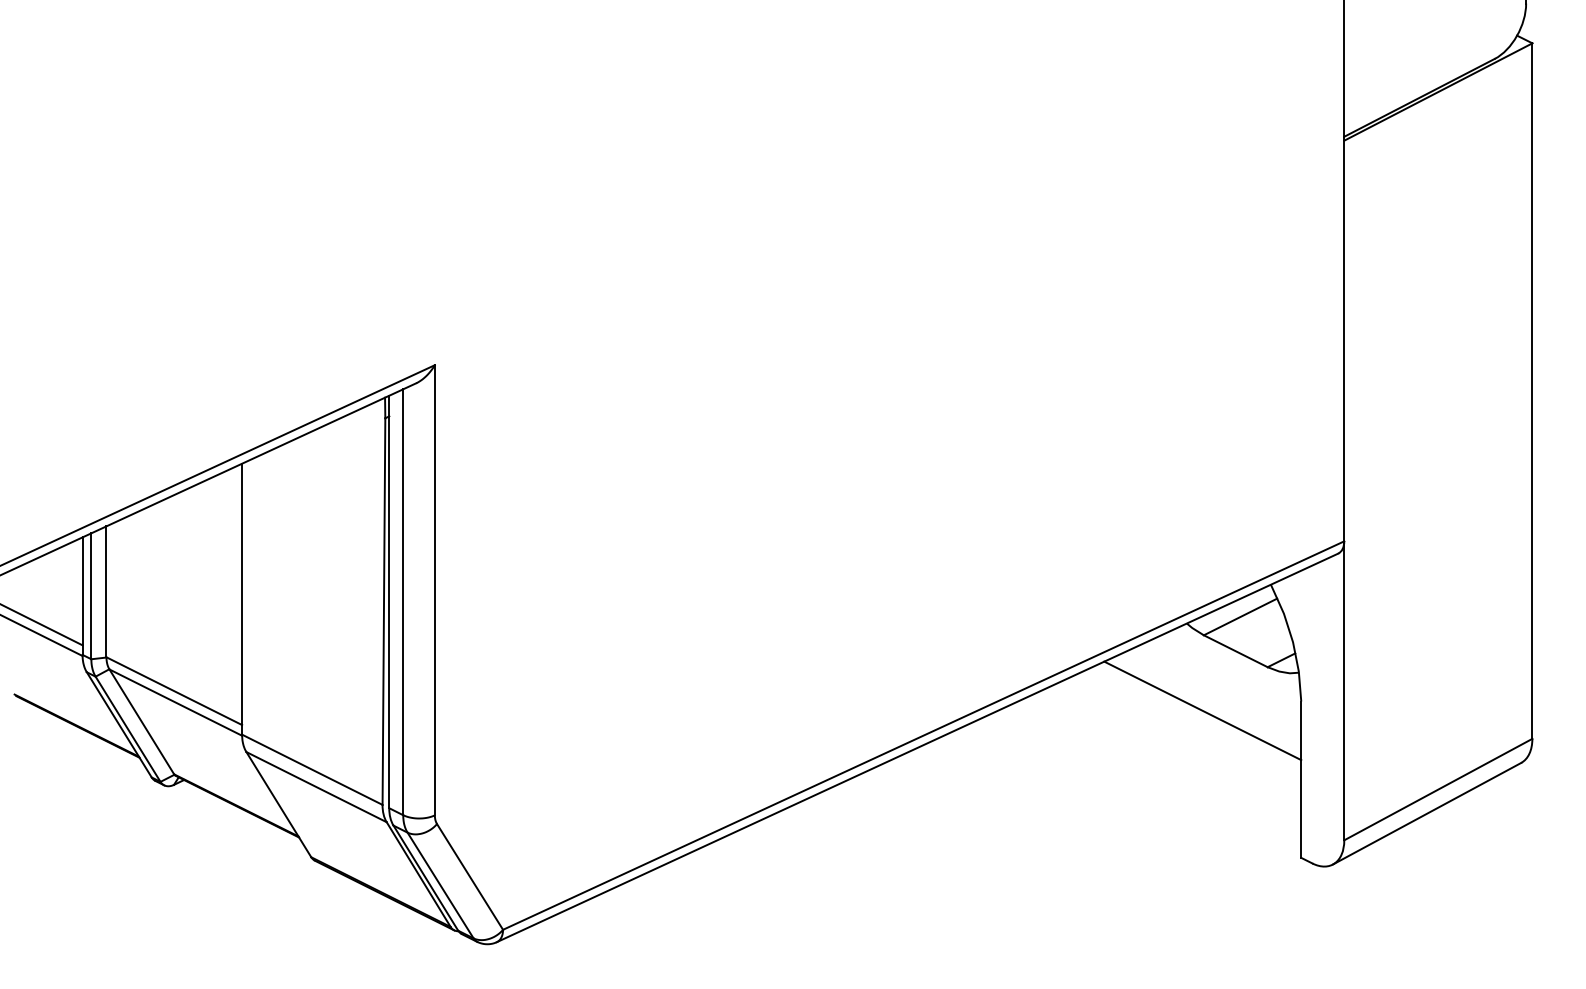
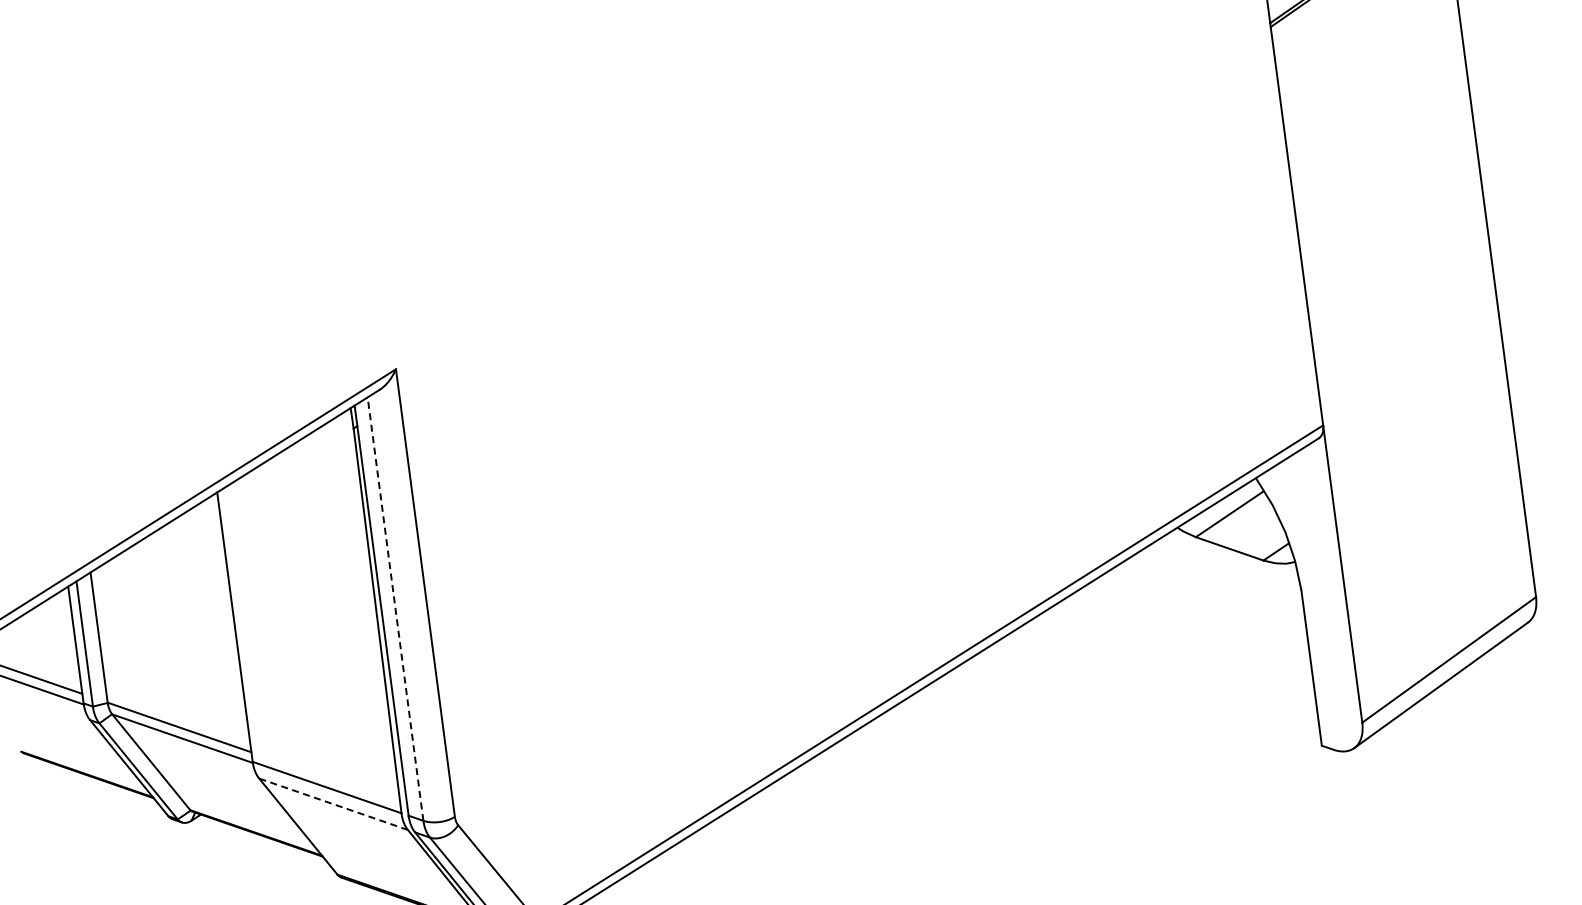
line: (403, 602) -> (395, 609), solid -> dashed
line: (1202, 710) -> (1204, 612), removed
line: (316, 786) -> (333, 803), solid -> dashed

